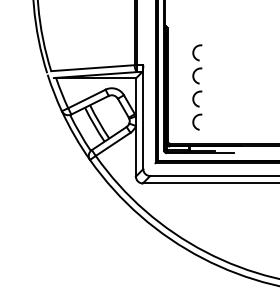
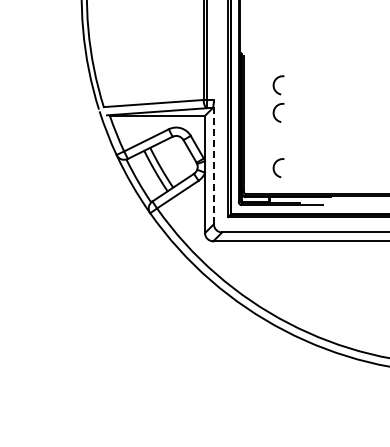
arc: (194, 99) -> (274, 140), removed
line: (142, 116) -> (213, 161), solid -> dashed

